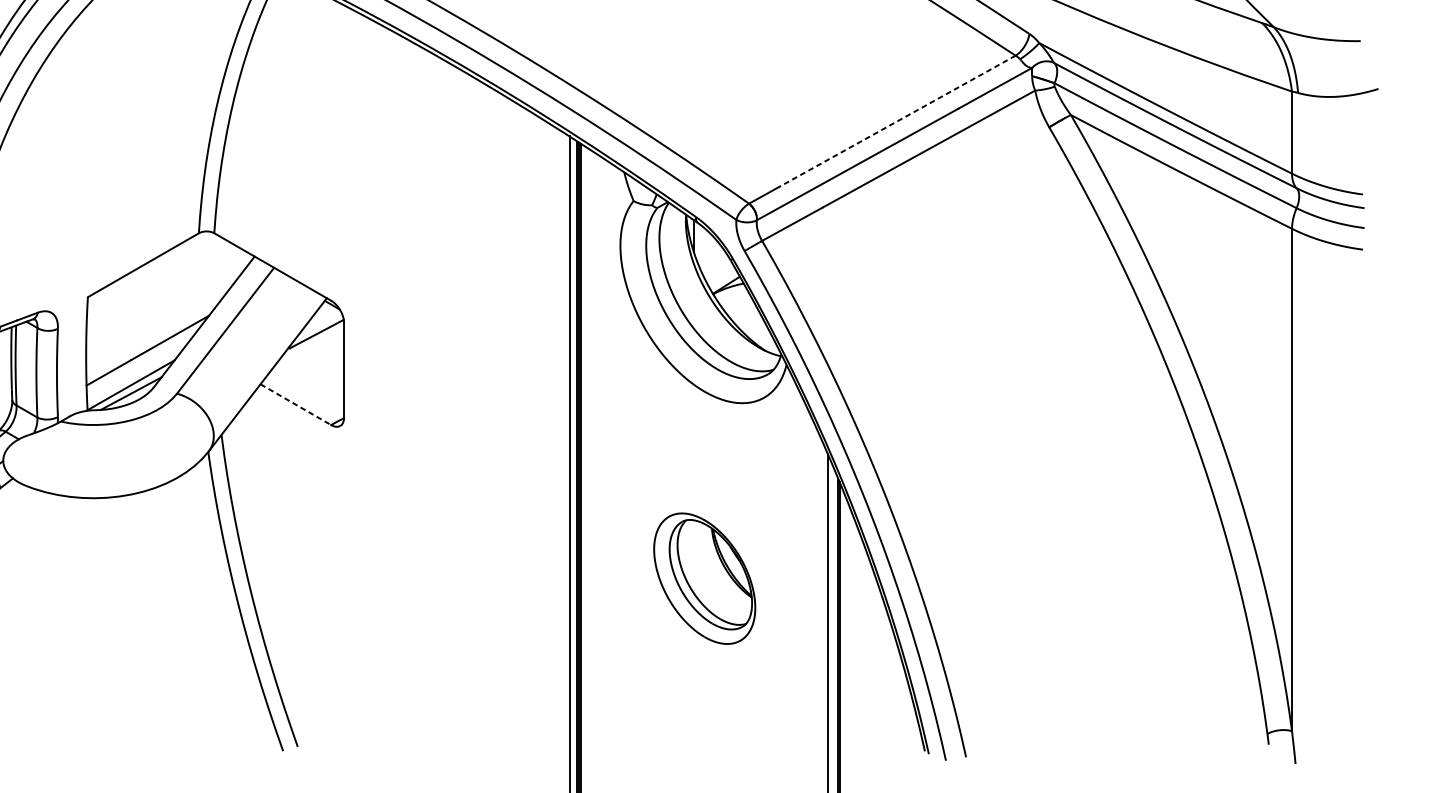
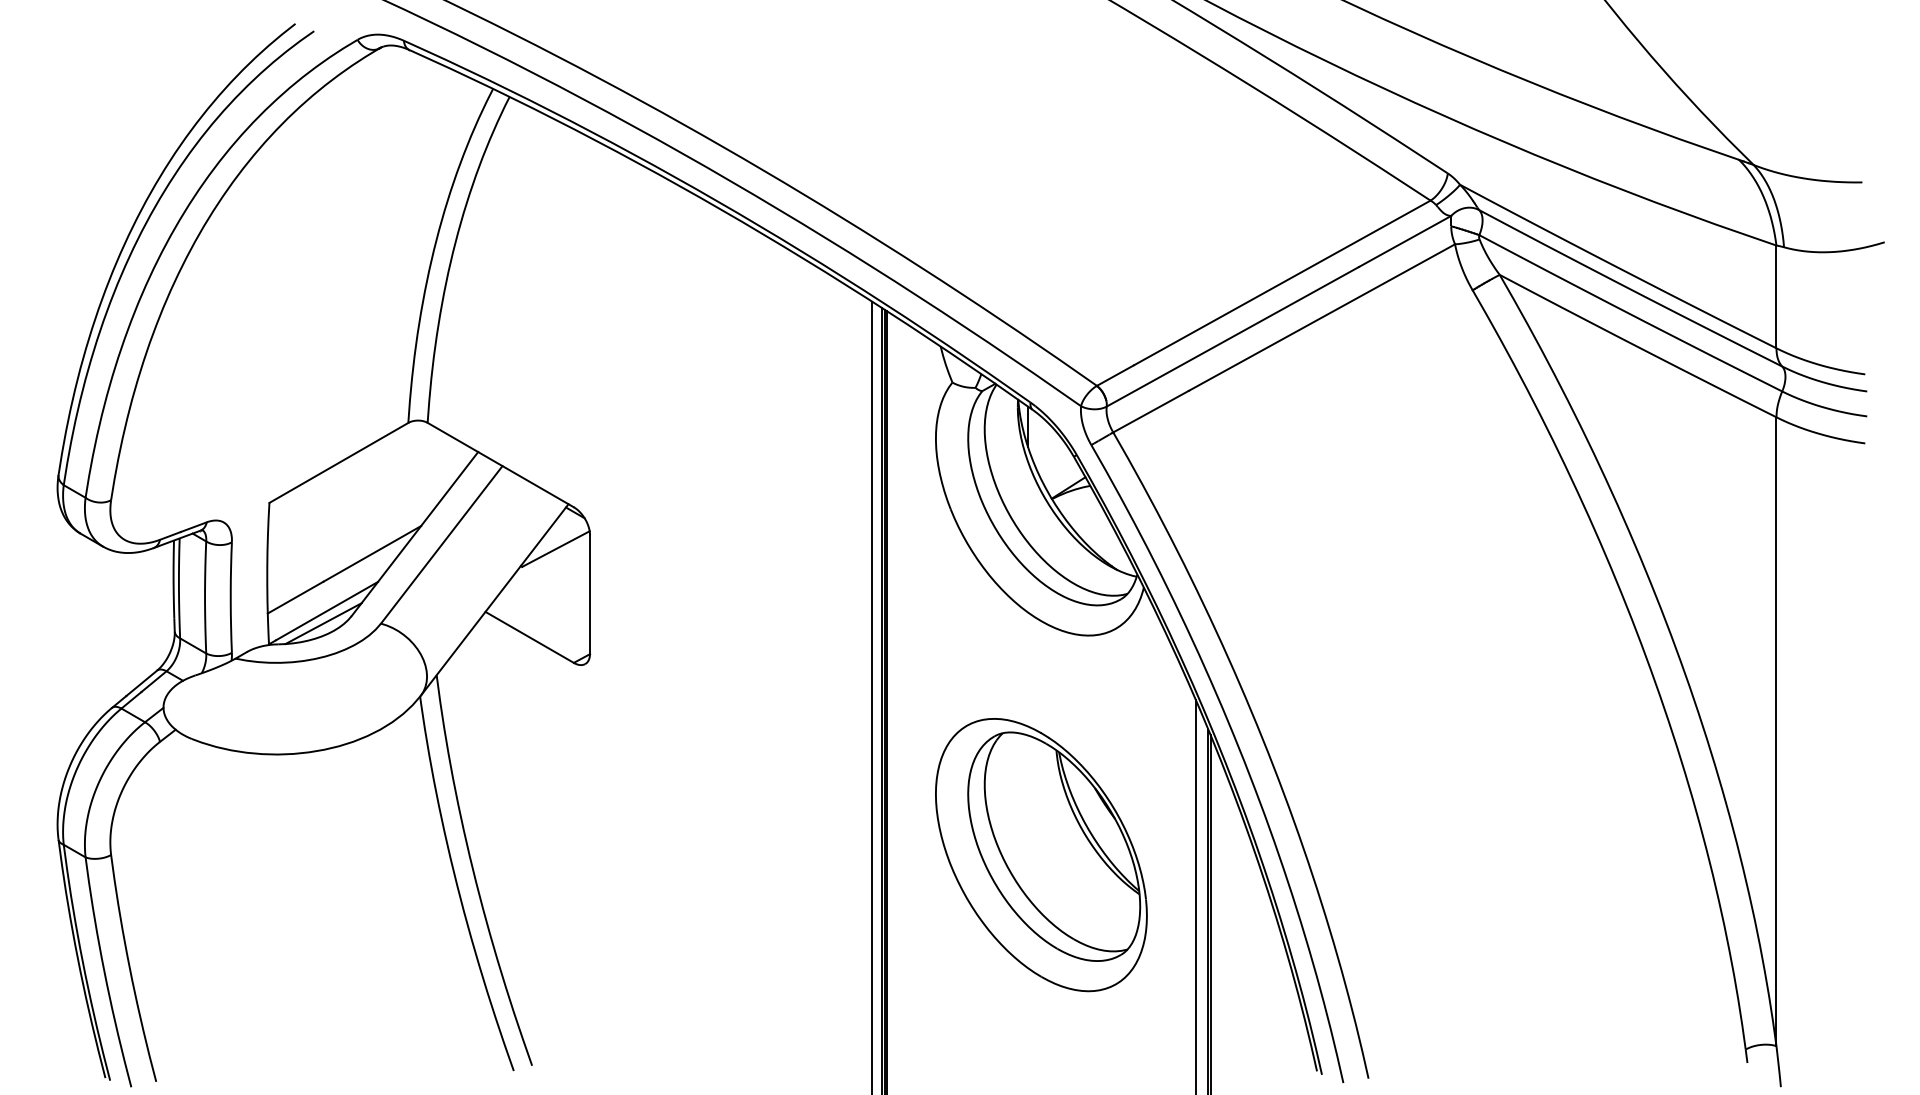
line: (897, 121) -> (1282, 282), dashed -> solid
line: (296, 404) -> (530, 637), dashed -> solid
part: (704, 578) -> (1041, 855), size x1.67

